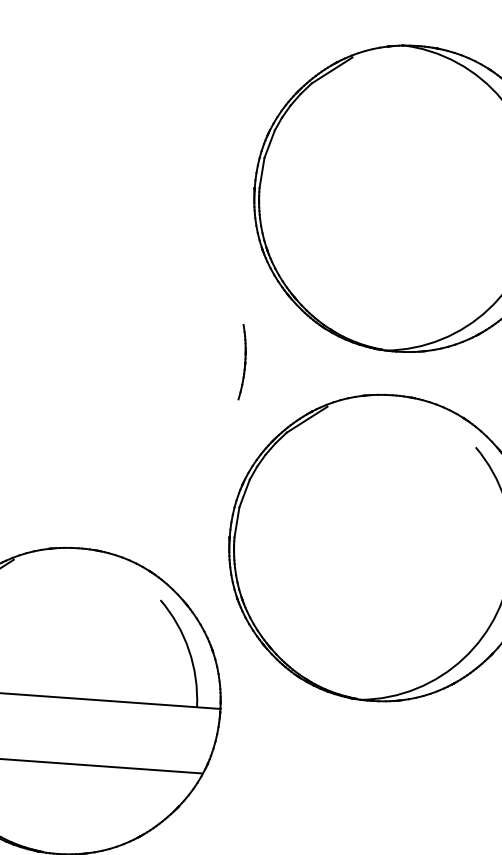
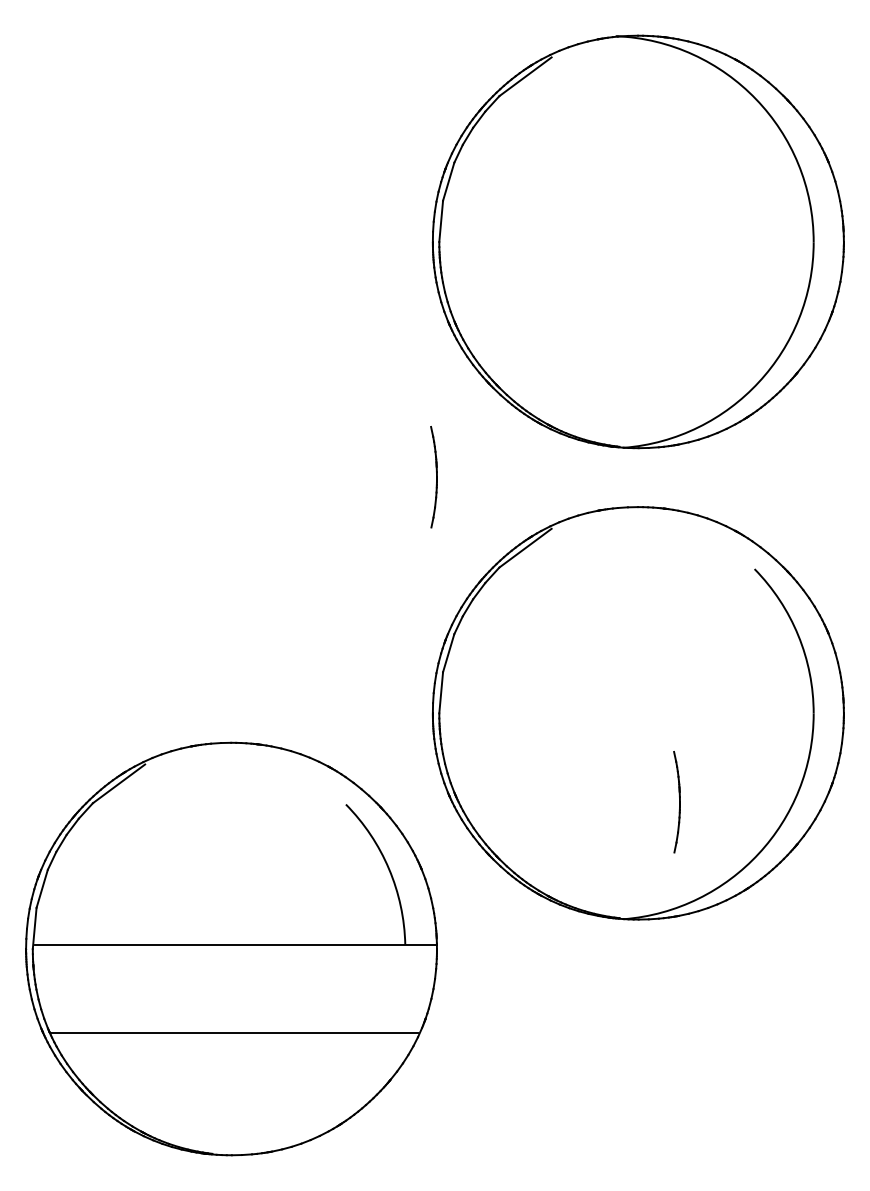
part: (405, 616) -> (676, 802), added

